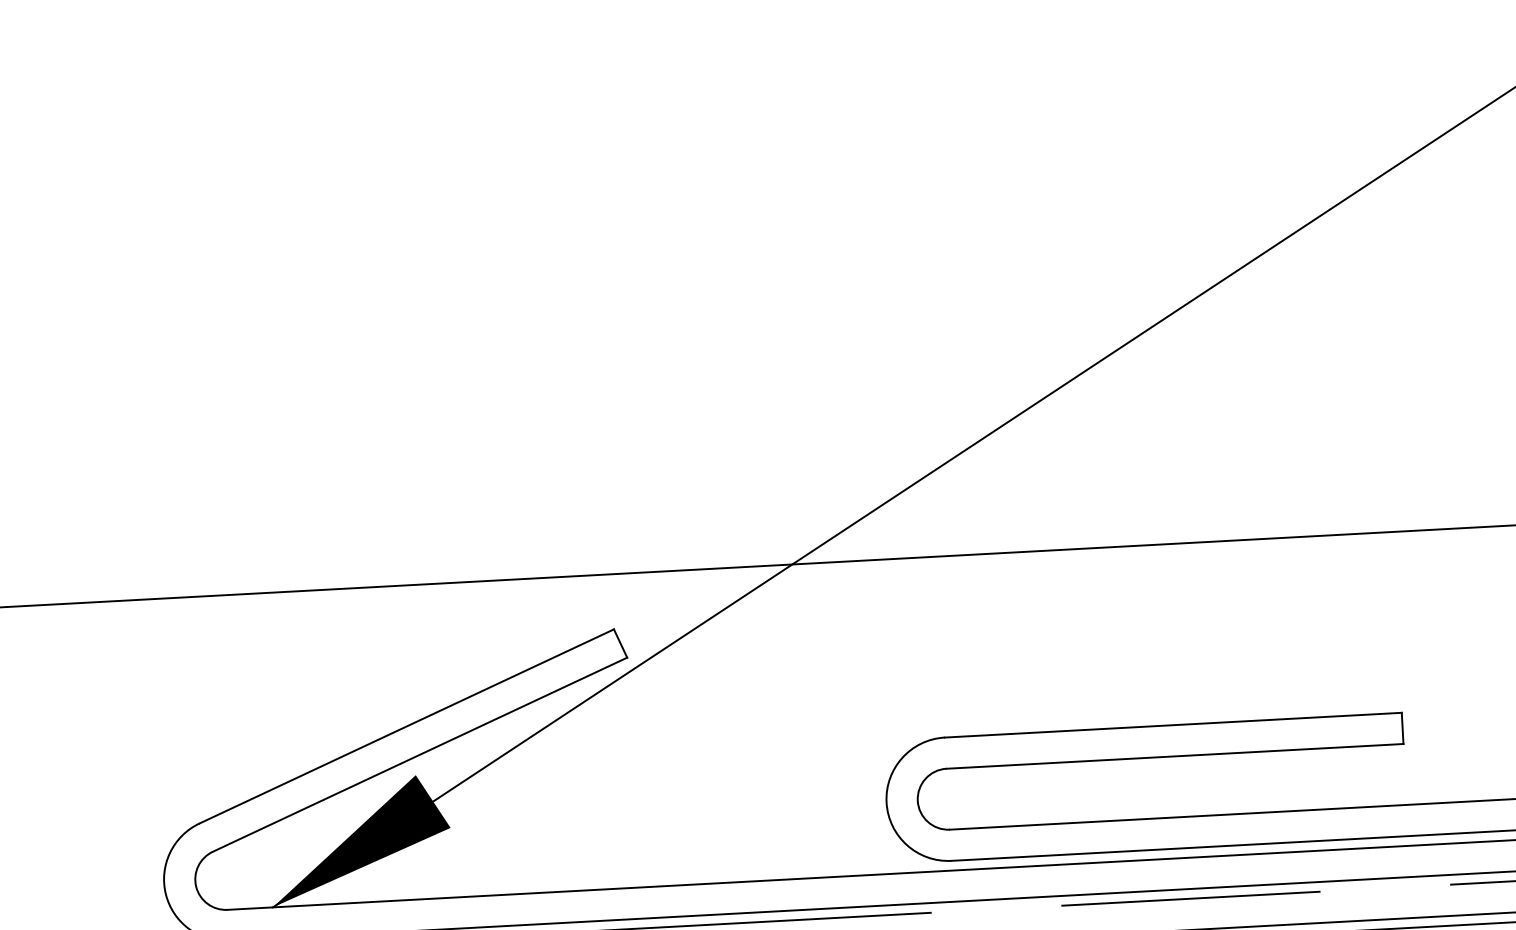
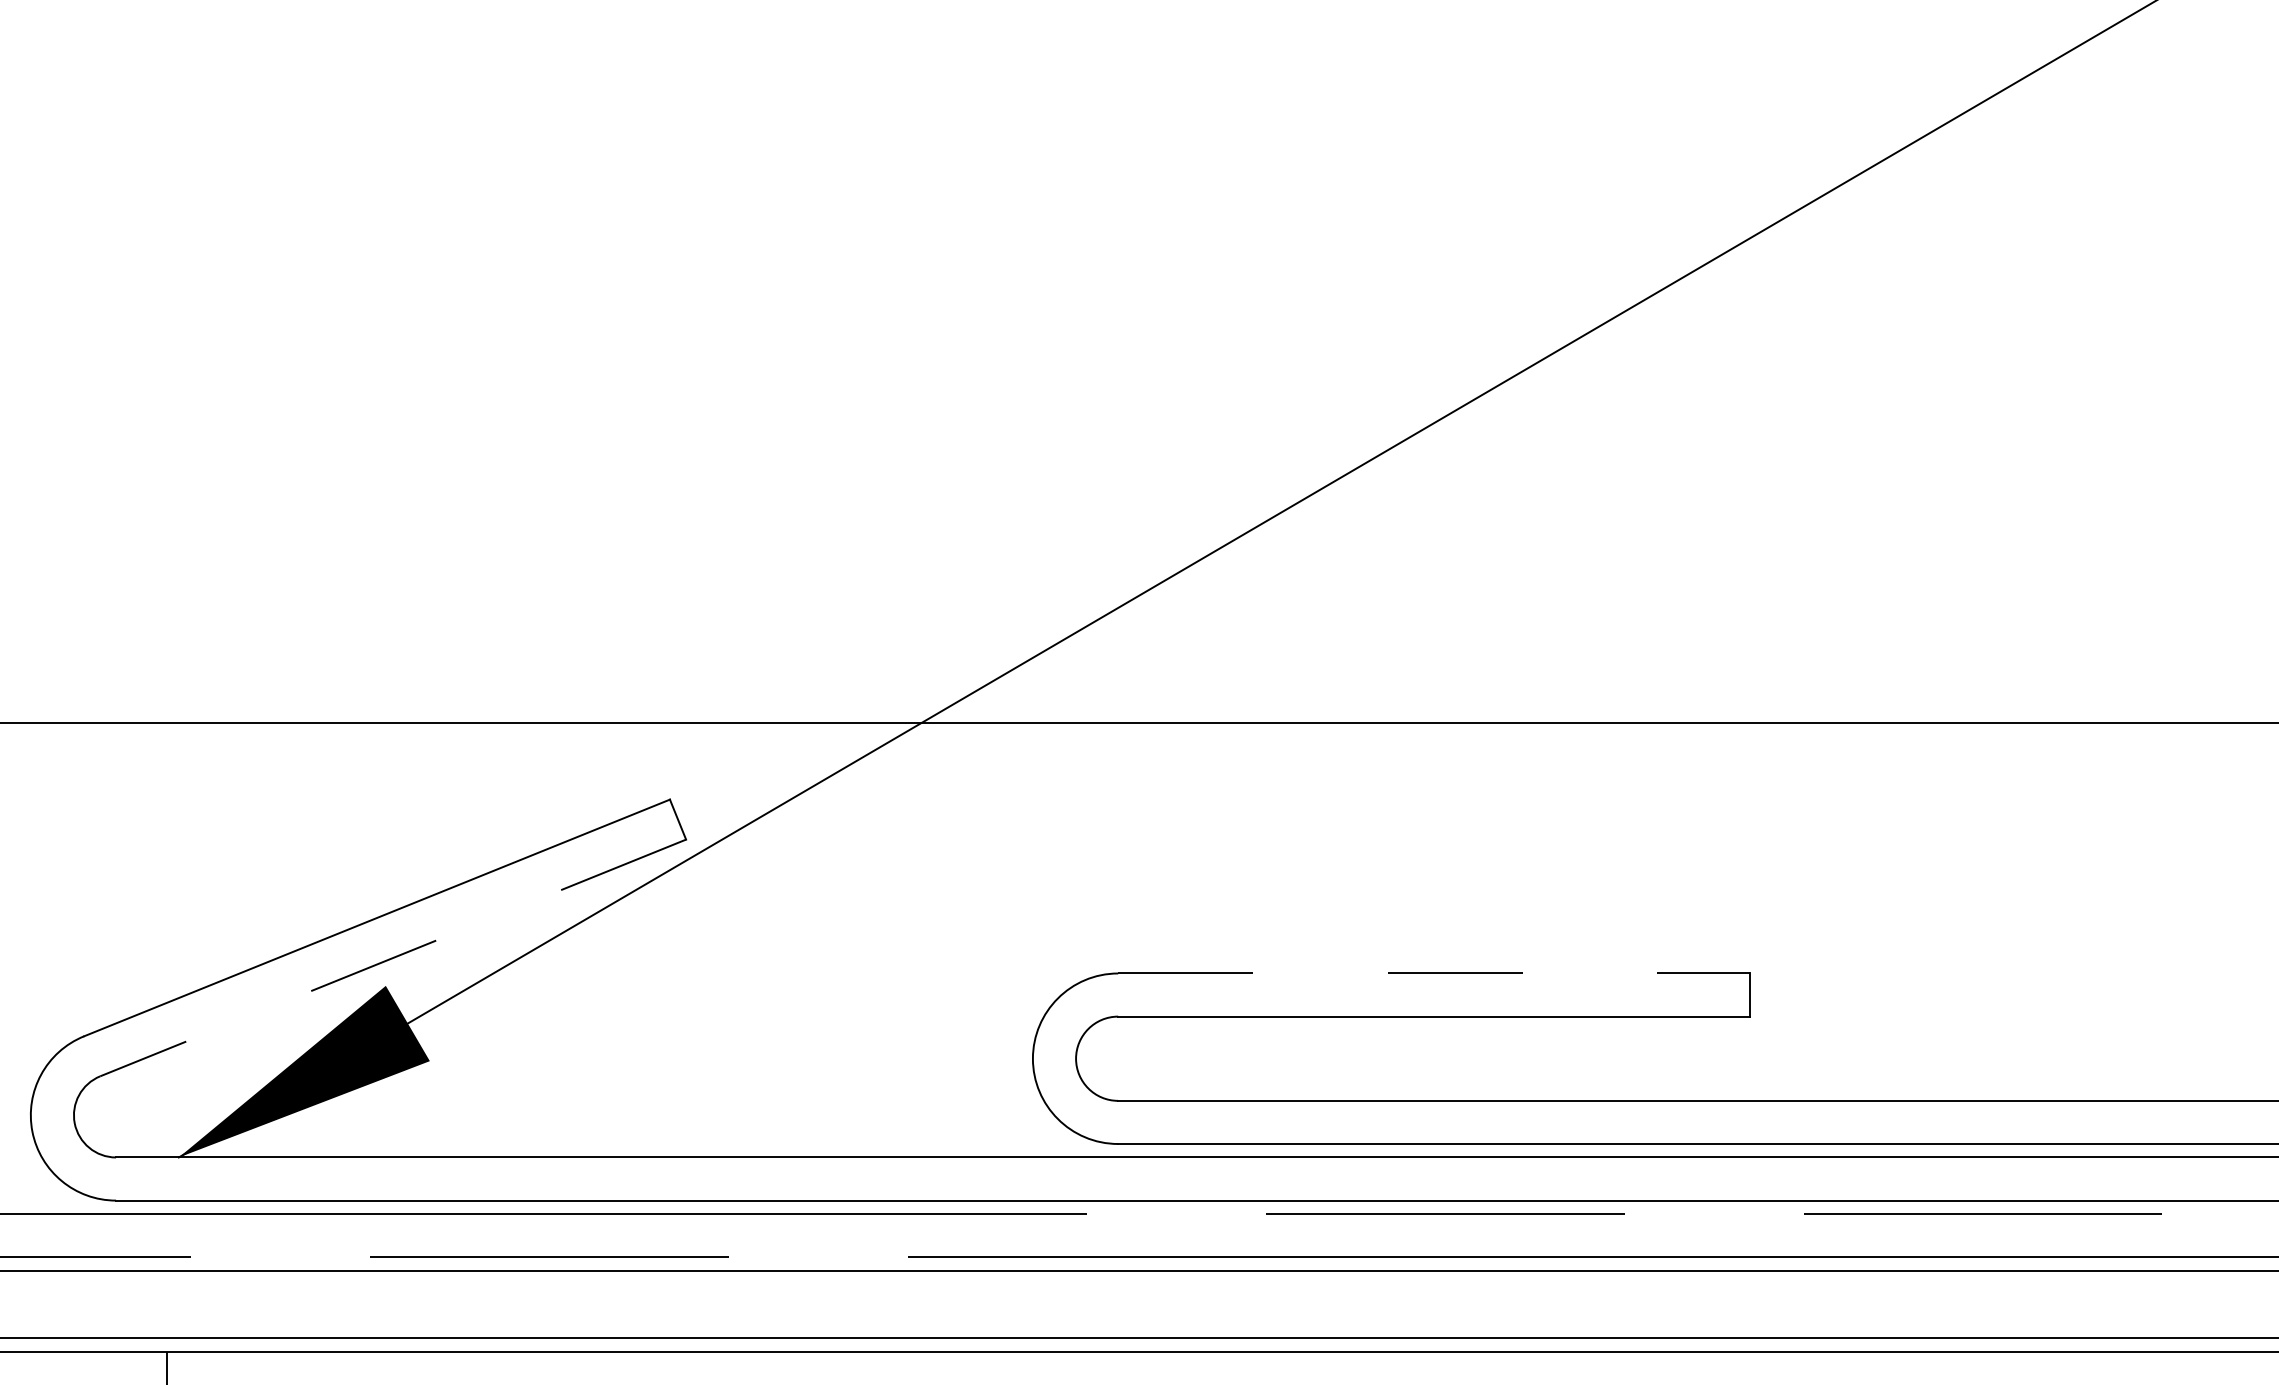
line: (1173, 725) -> (1434, 973), solid -> dashed
line: (420, 754) -> (393, 957), solid -> dashed

